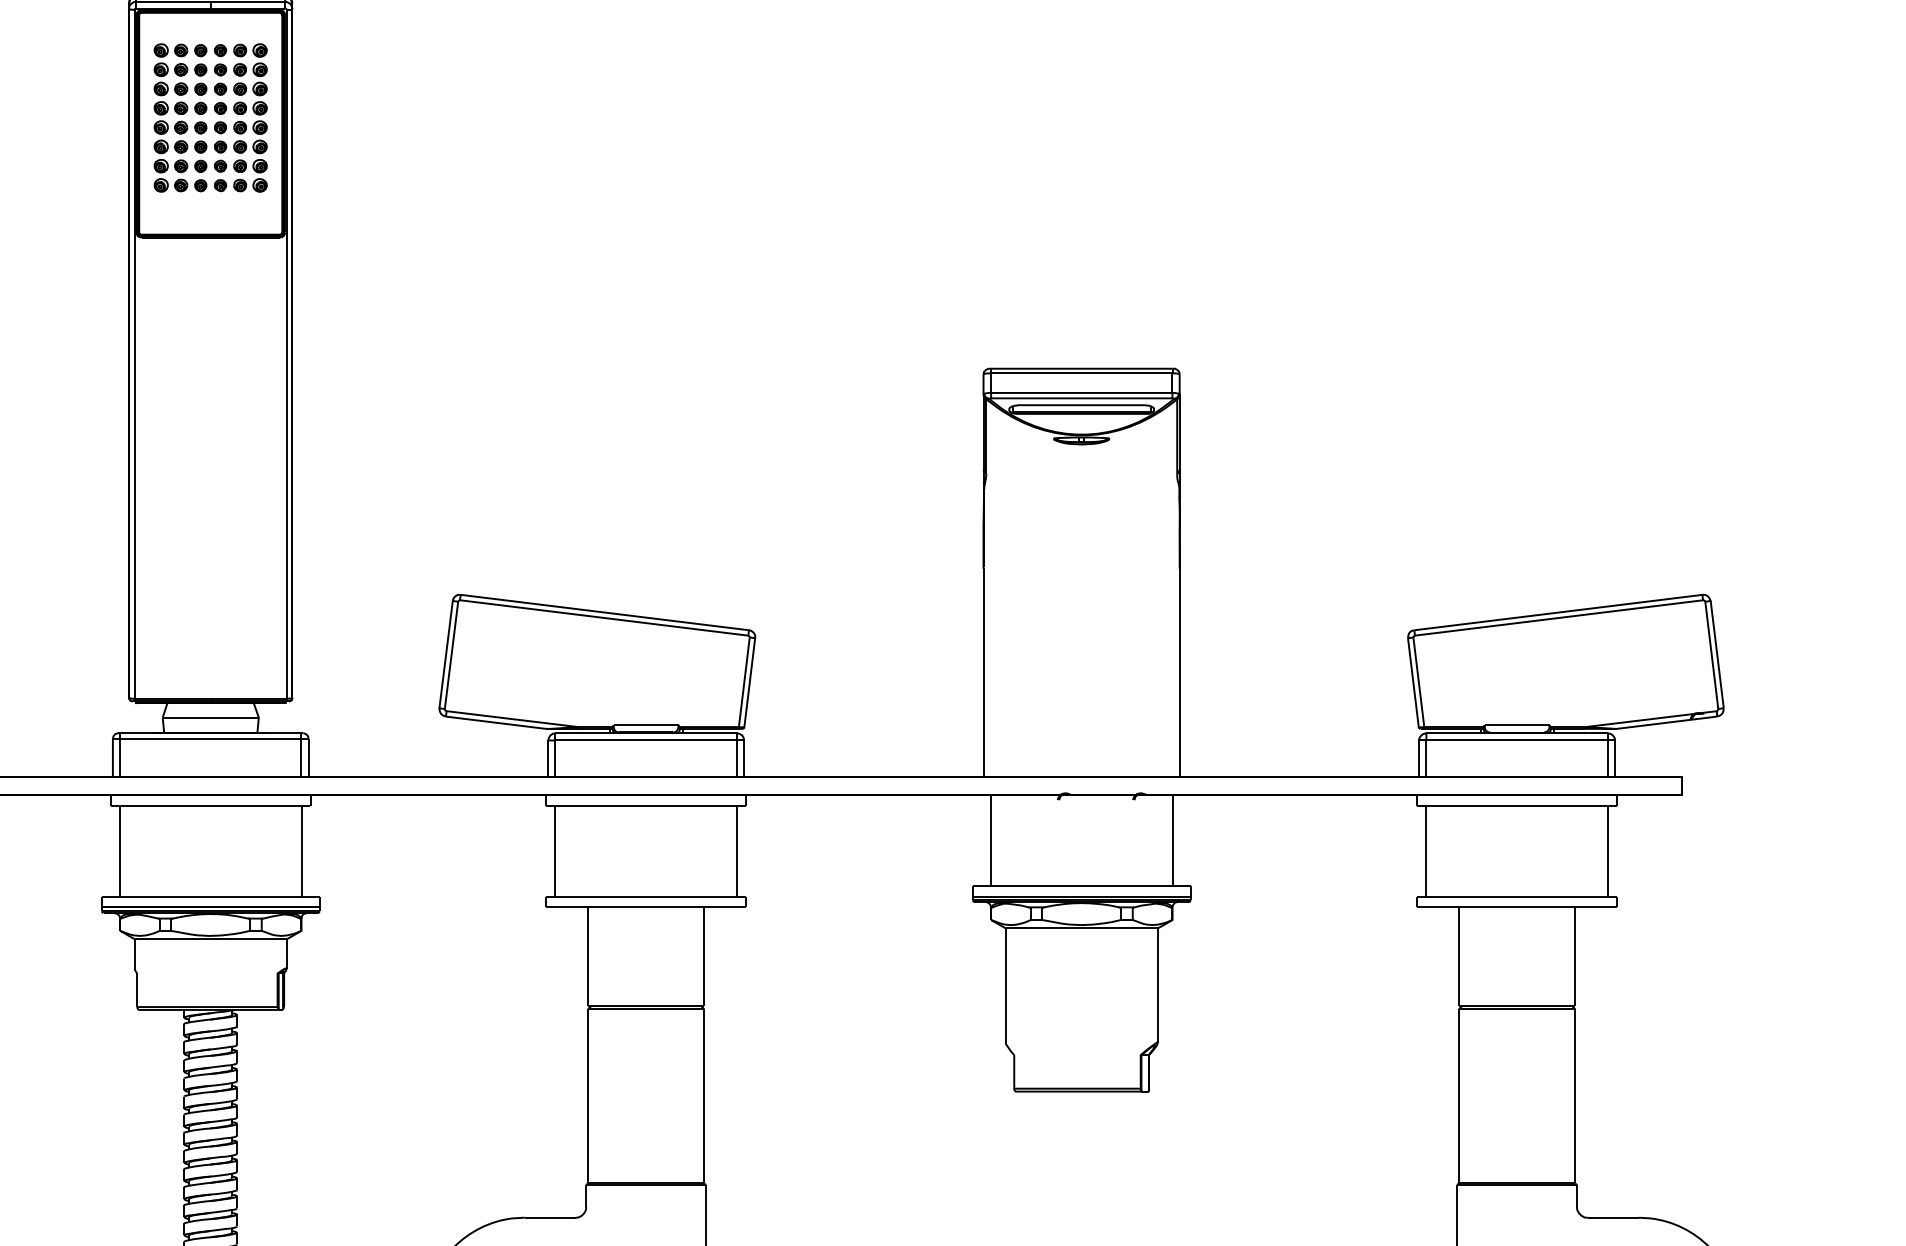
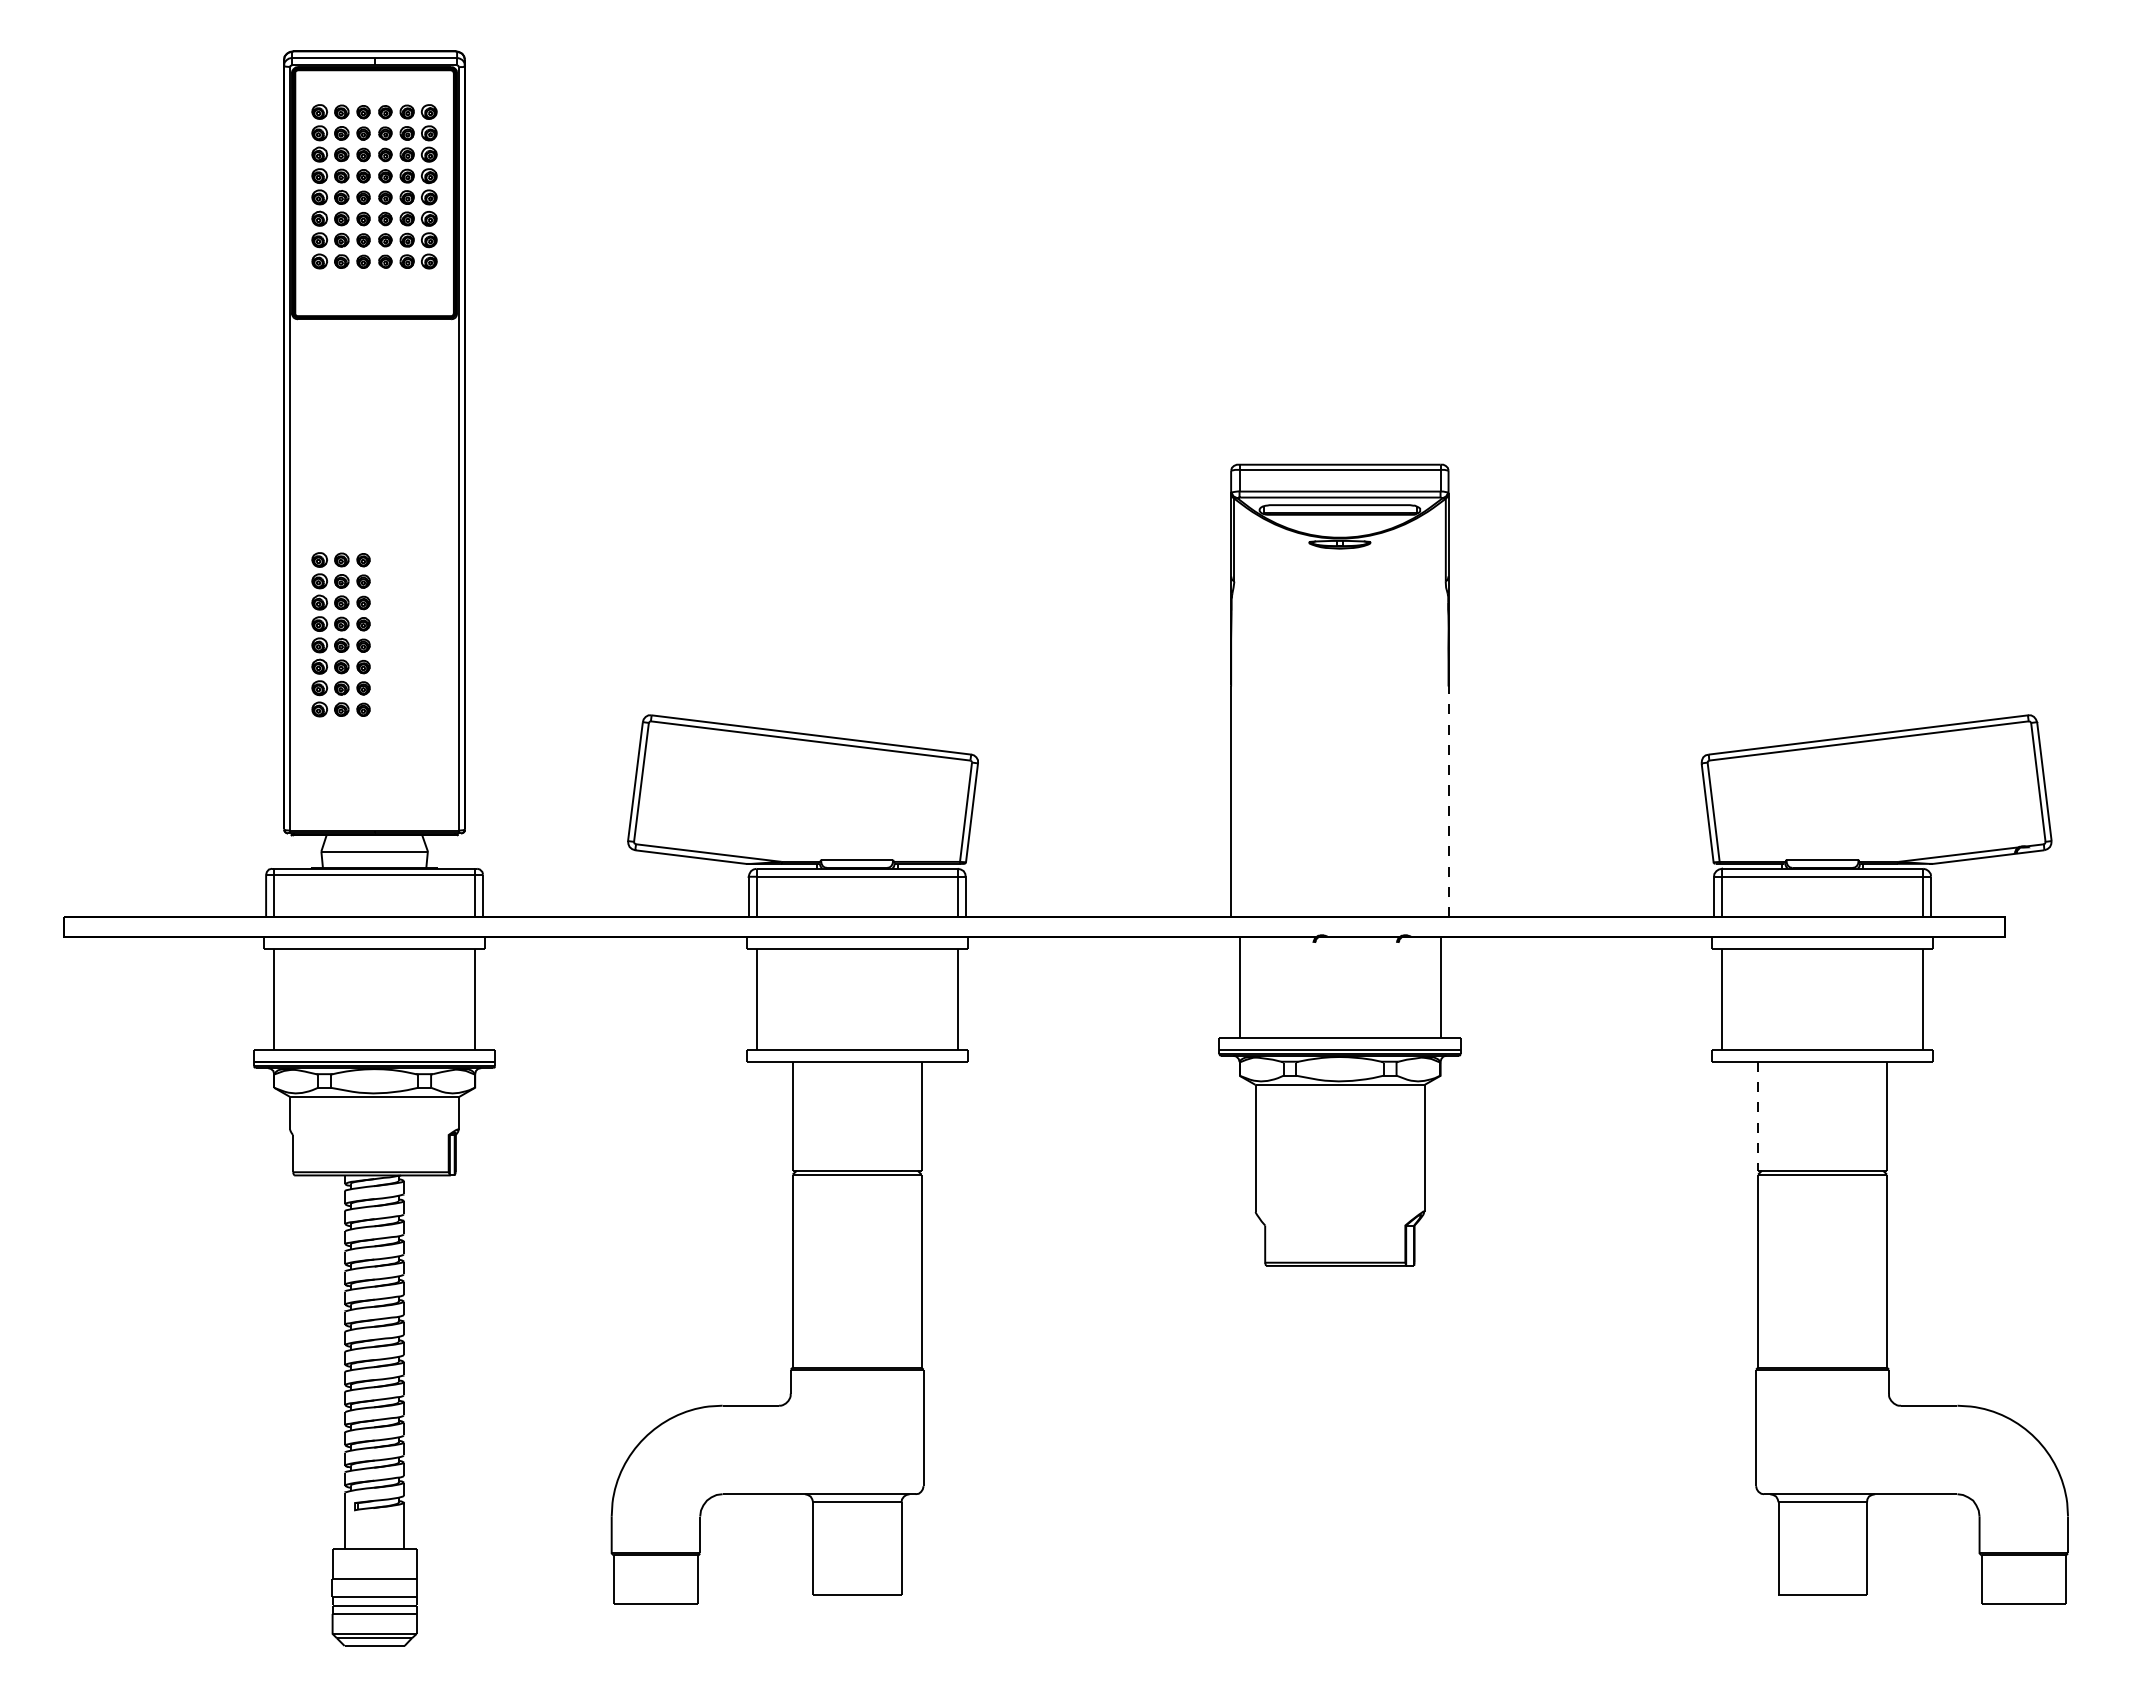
part: (179, 521) -> (340, 634), added
line: (1179, 672) -> (1448, 801), solid -> dashed
line: (1459, 956) -> (1758, 1116), solid -> dashed

